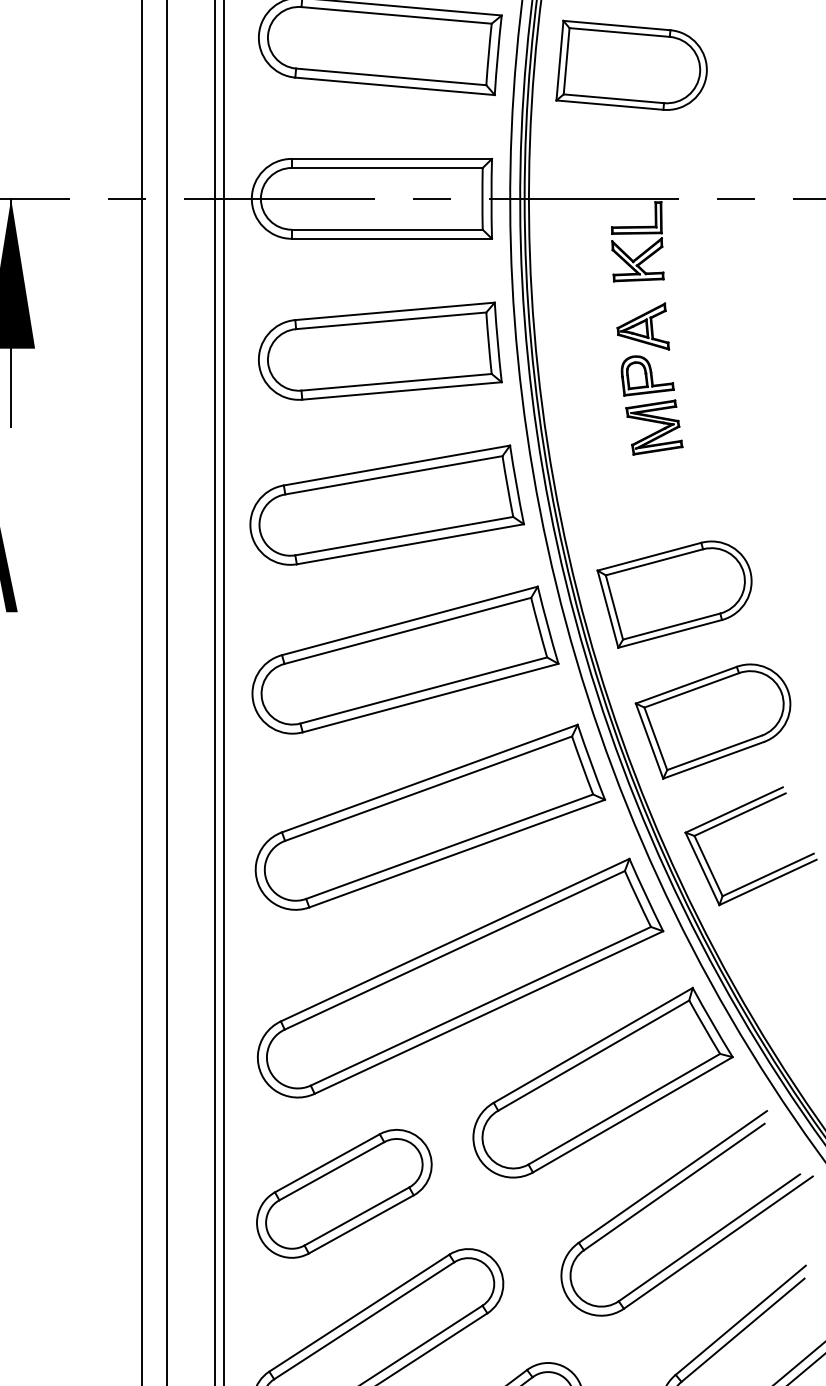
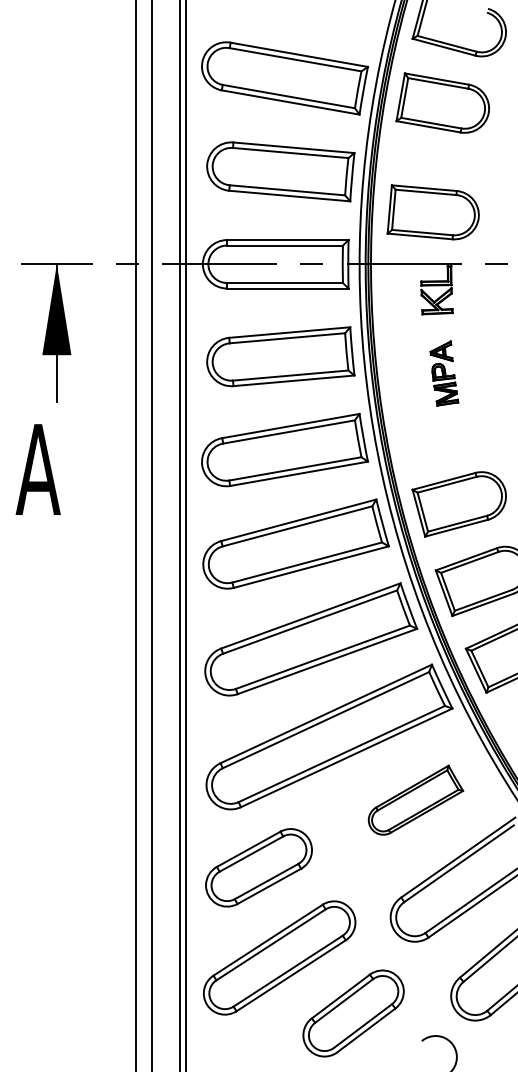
part: (630, 65) -> (432, 212), moved
part: (650, 378) -> (444, 373), size x0.7
part: (602, 1081) -> (415, 799), size x0.6

